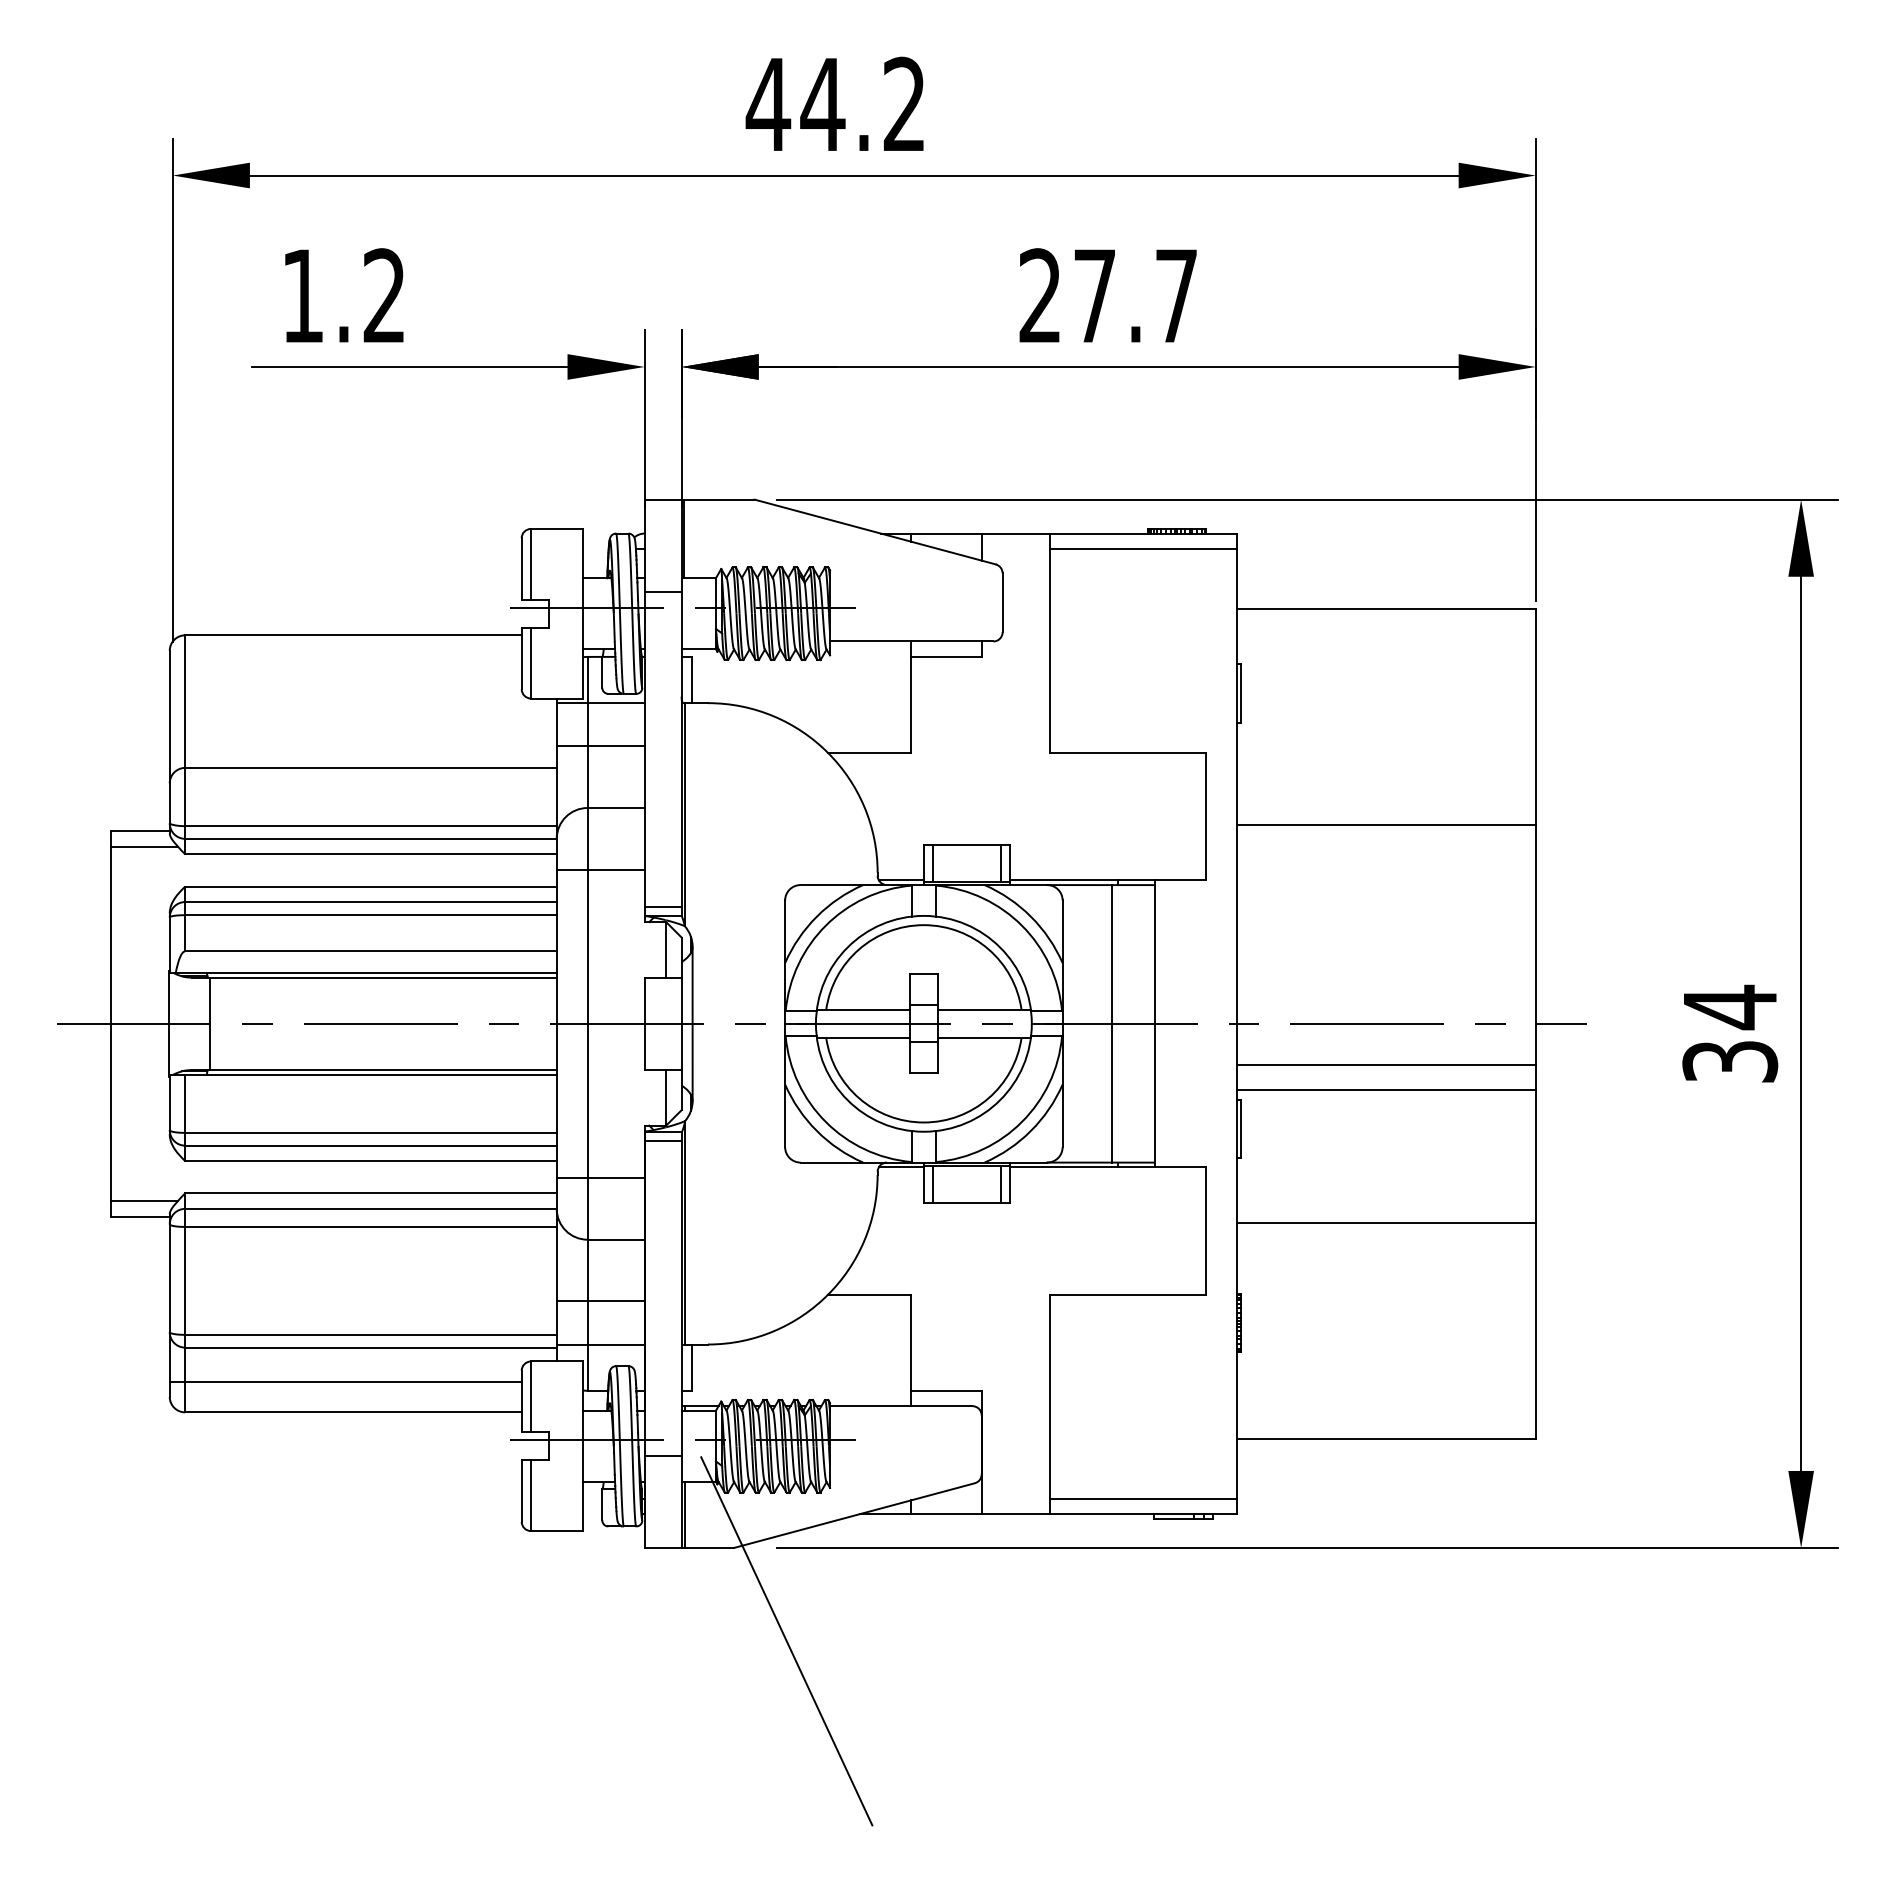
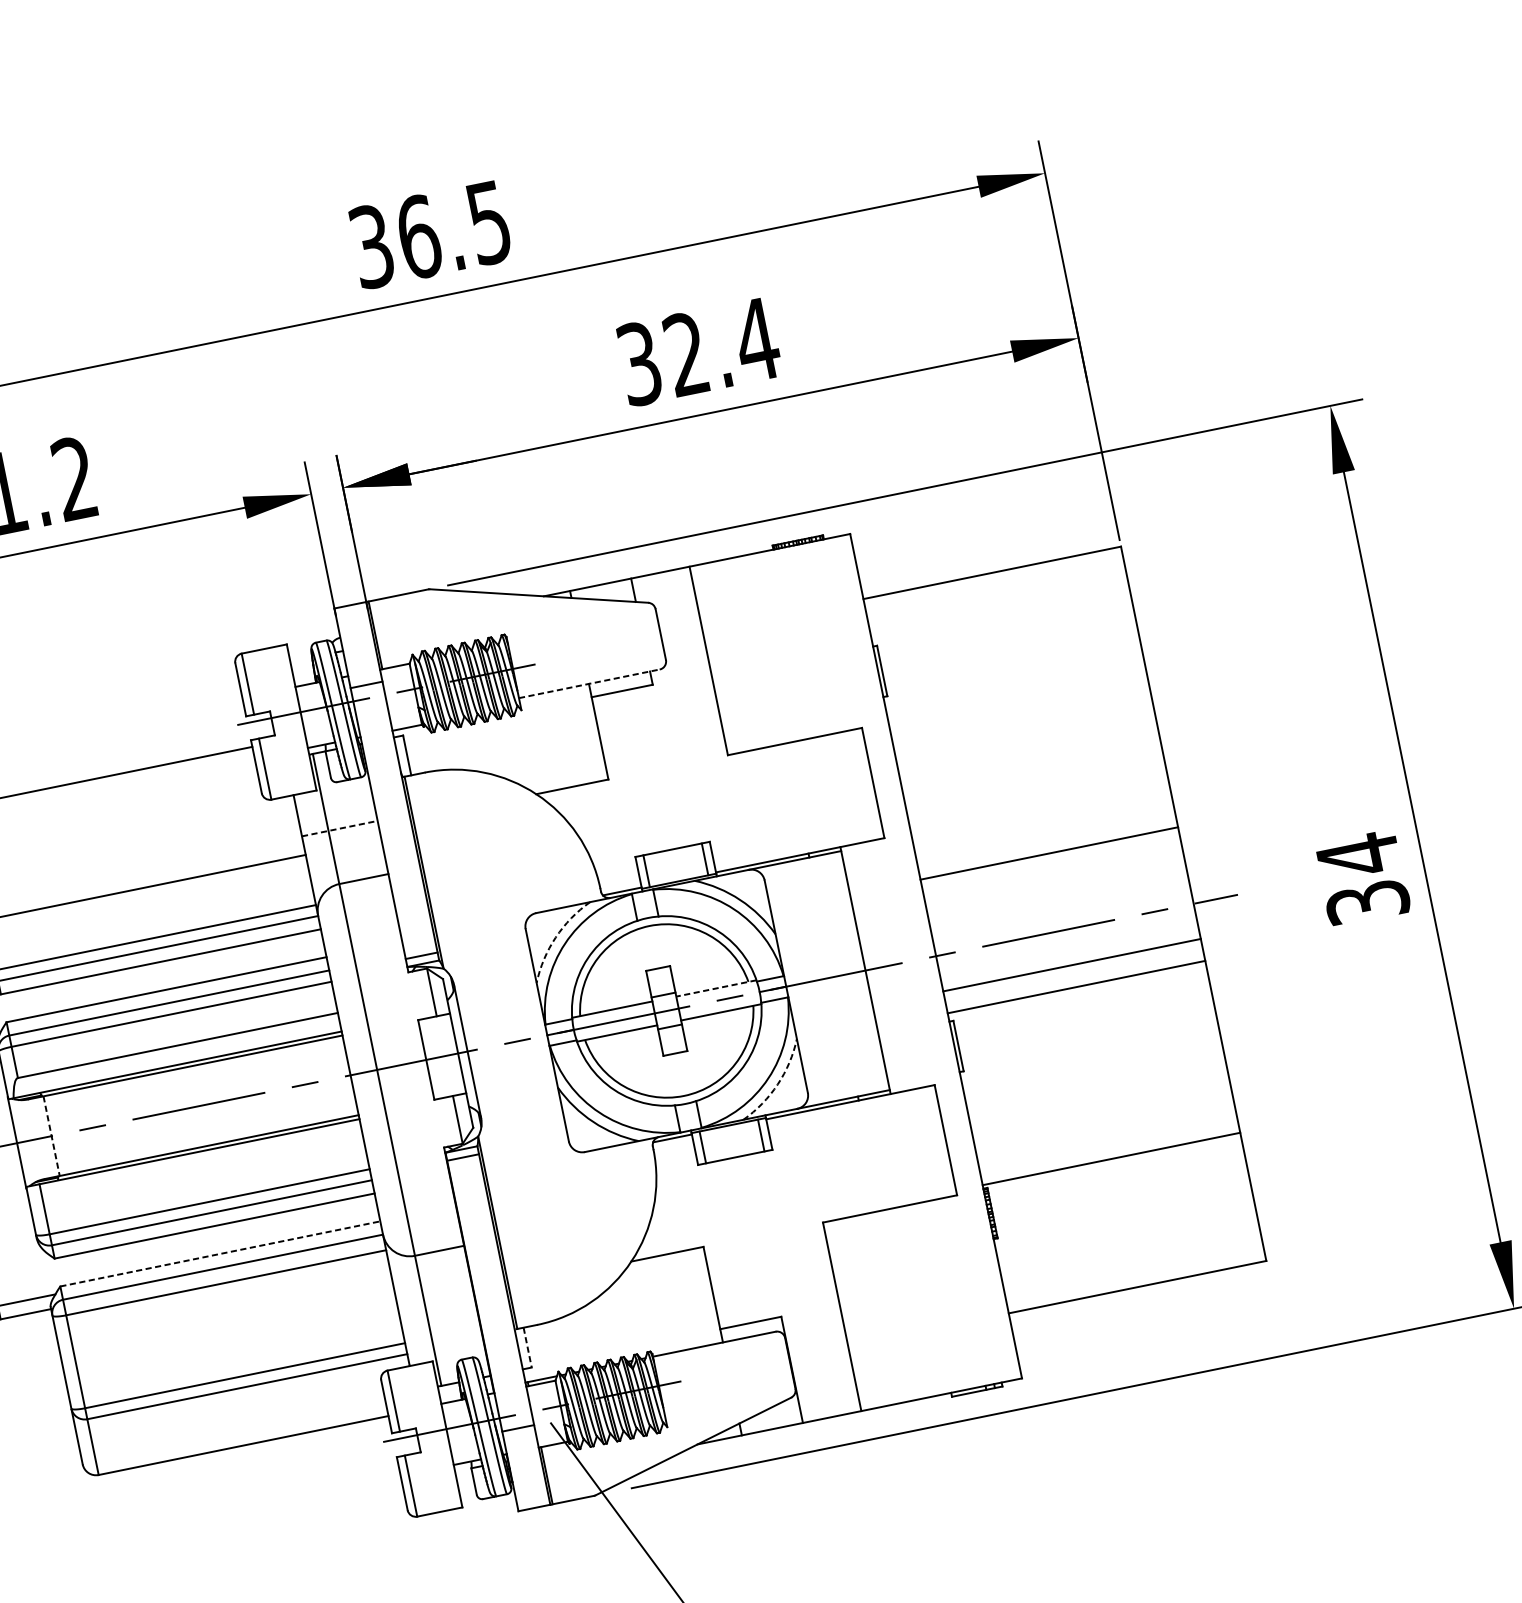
text: (834, 104) -> (428, 234), 44.2 -> 36.5
text: (1109, 296) -> (699, 352), 27.7 -> 32.4
line: (1143, 549) -> (772, 564), removed
line: (911, 641) -> (589, 683), solid -> dashed
line: (600, 703) -> (332, 791), removed
line: (600, 746) -> (339, 828), solid -> dashed
line: (1385, 824) -> (1048, 853), moved
line: (600, 869) -> (361, 934), removed
arc: (816, 916) -> (555, 937), solid -> dashed
line: (984, 1009) -> (716, 988), solid -> dashed
line: (1111, 1023) -> (828, 977), removed
line: (209, 1024) -> (51, 1136), solid -> dashed
arc: (1030, 1130) -> (777, 1084), solid -> dashed
line: (600, 1178) -> (415, 1200), removed
line: (370, 1193) -> (219, 1254), solid -> dashed
line: (1385, 1222) -> (1110, 1158), moved
line: (600, 1301) -> (436, 1306), removed
line: (600, 1344) -> (444, 1343), removed
line: (692, 1368) -> (527, 1348), solid -> dashed
line: (345, 1381) -> (231, 1420), removed
line: (1143, 1498) -> (939, 1381), removed

